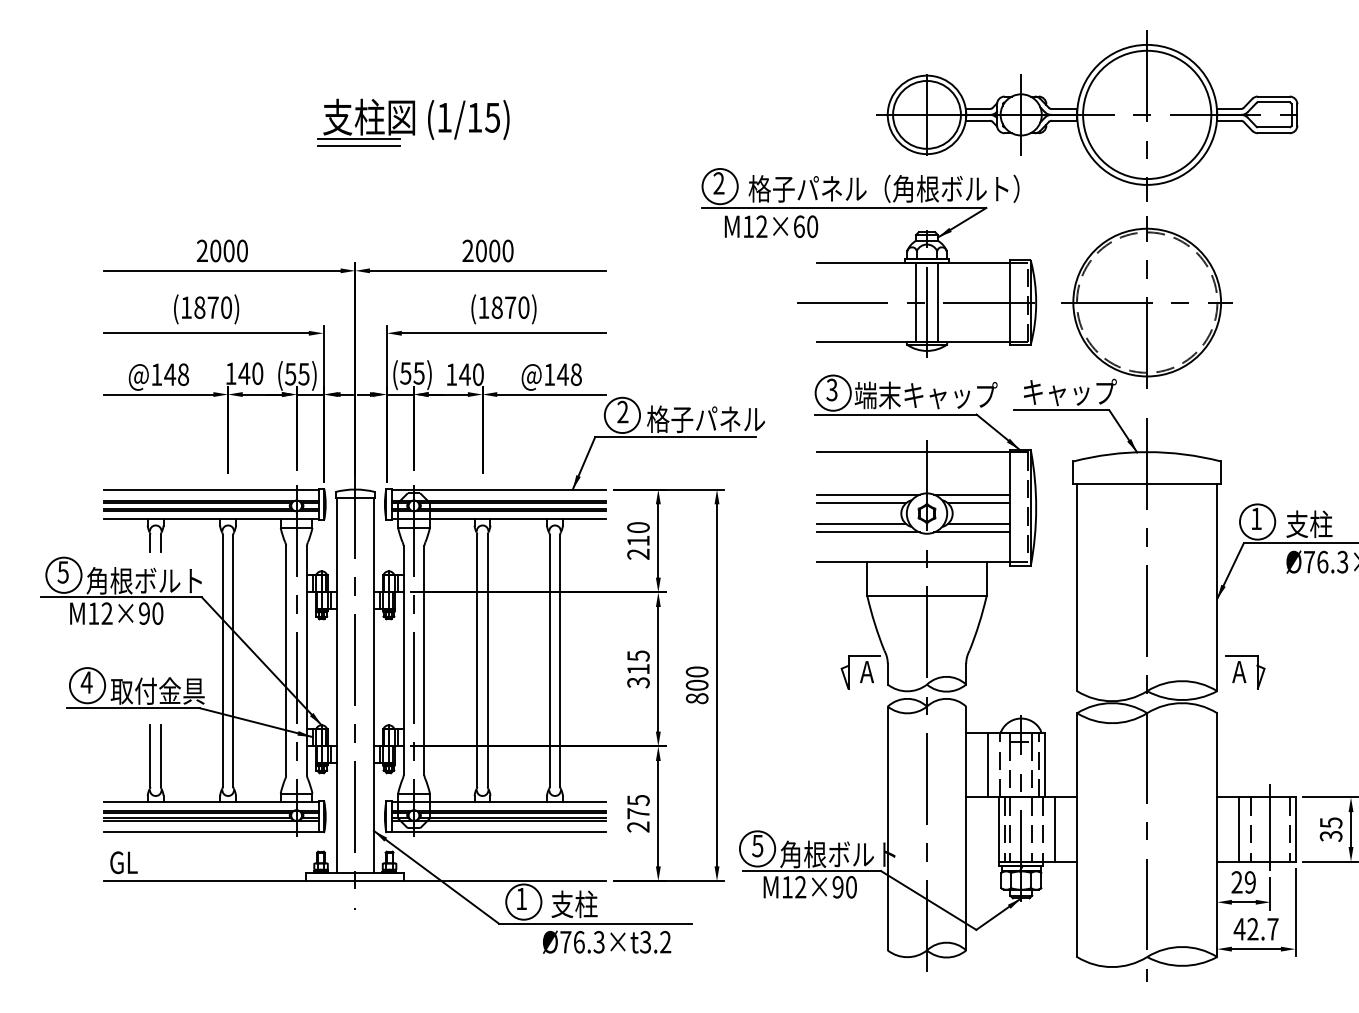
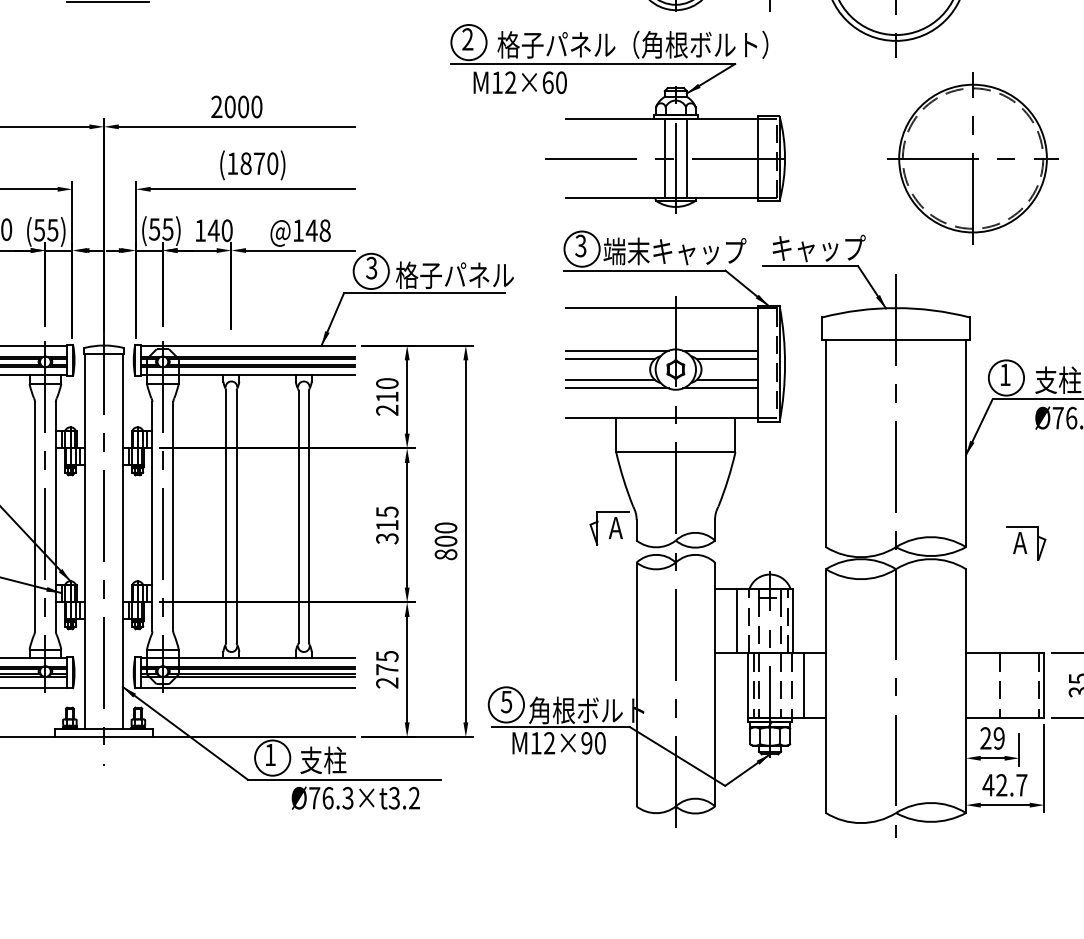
part: (1146, 302) -> (972, 158), moved
text: (622, 412) -> (371, 268), 2 -> 3
part: (1245, 672) -> (1026, 543), moved
line: (1270, 827) -> (1019, 683), removed
line: (1239, 829) -> (988, 685), removed

